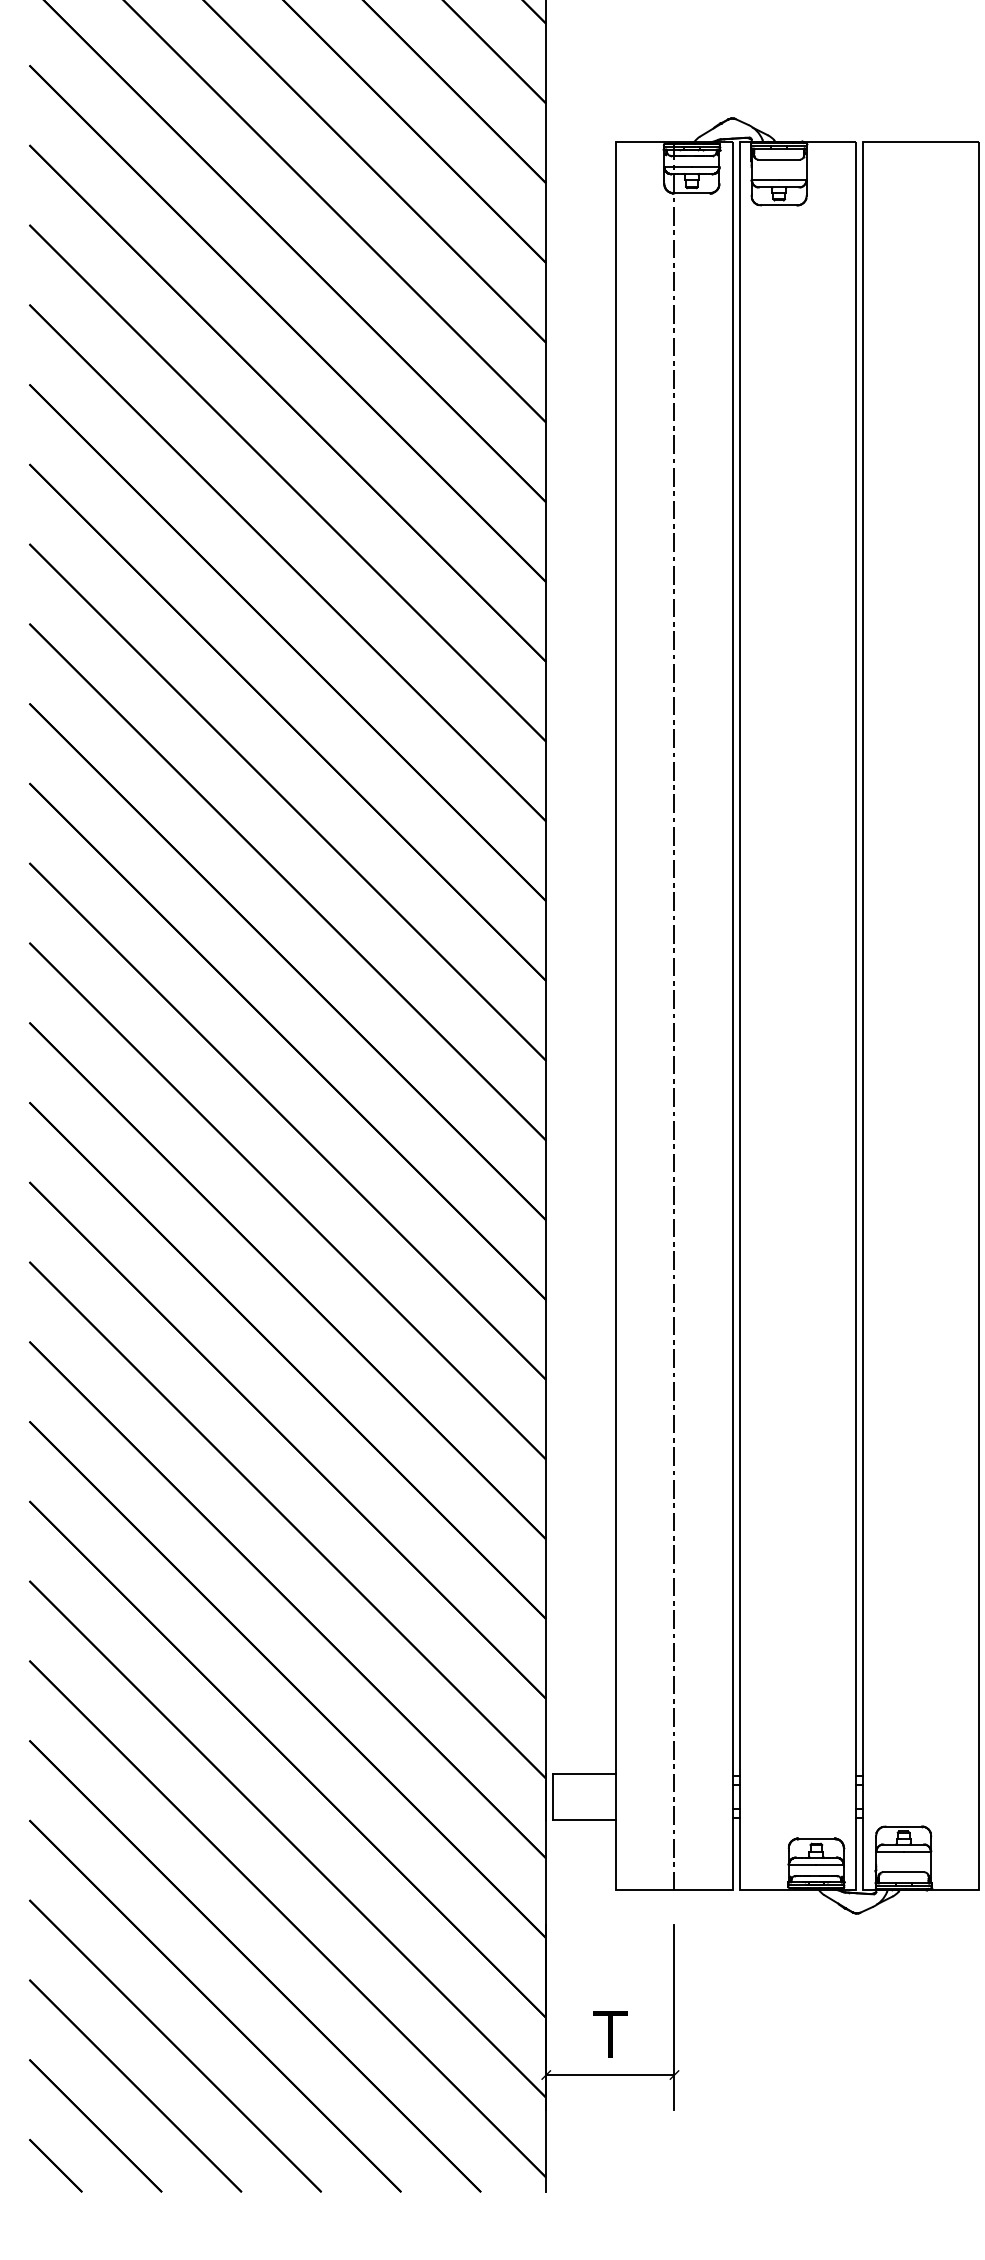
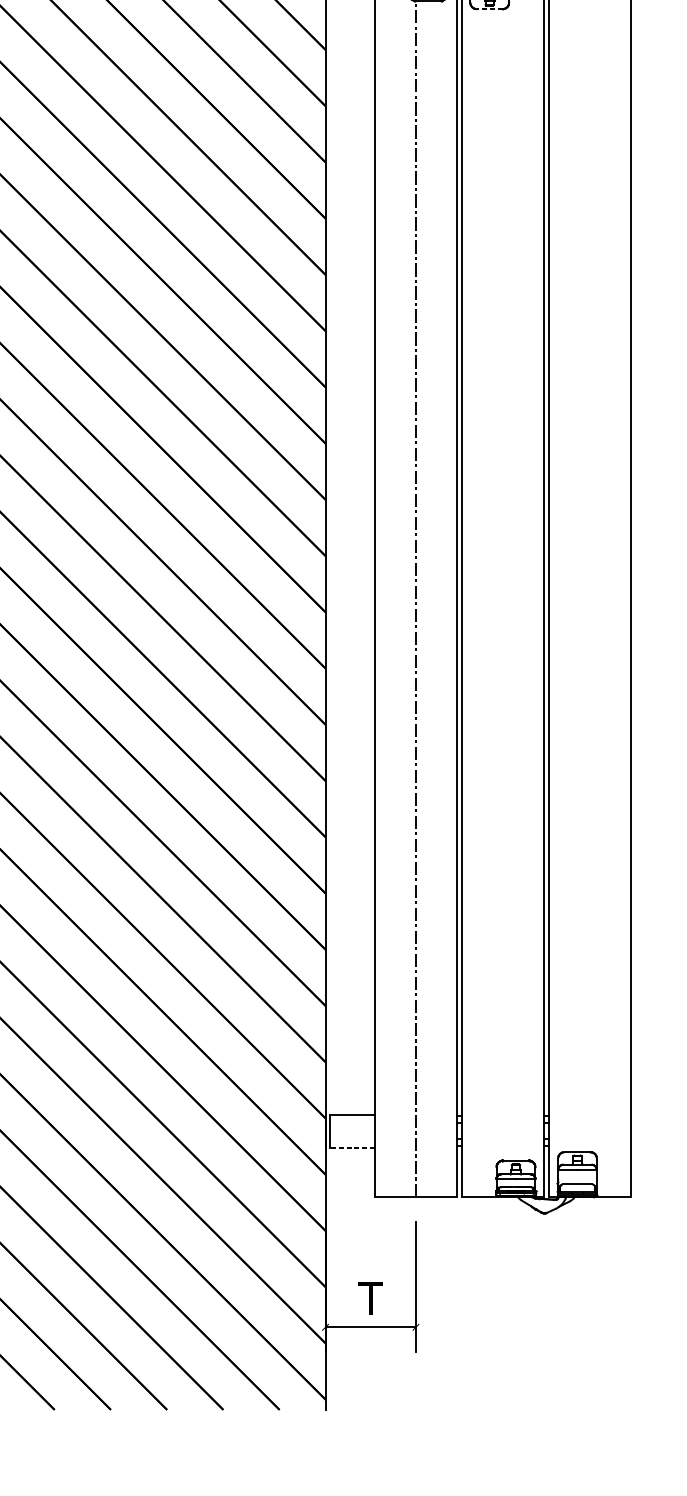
line: (778, 205) -> (489, 9), solid -> dashed
line: (584, 1820) -> (352, 1147), solid -> dashed

